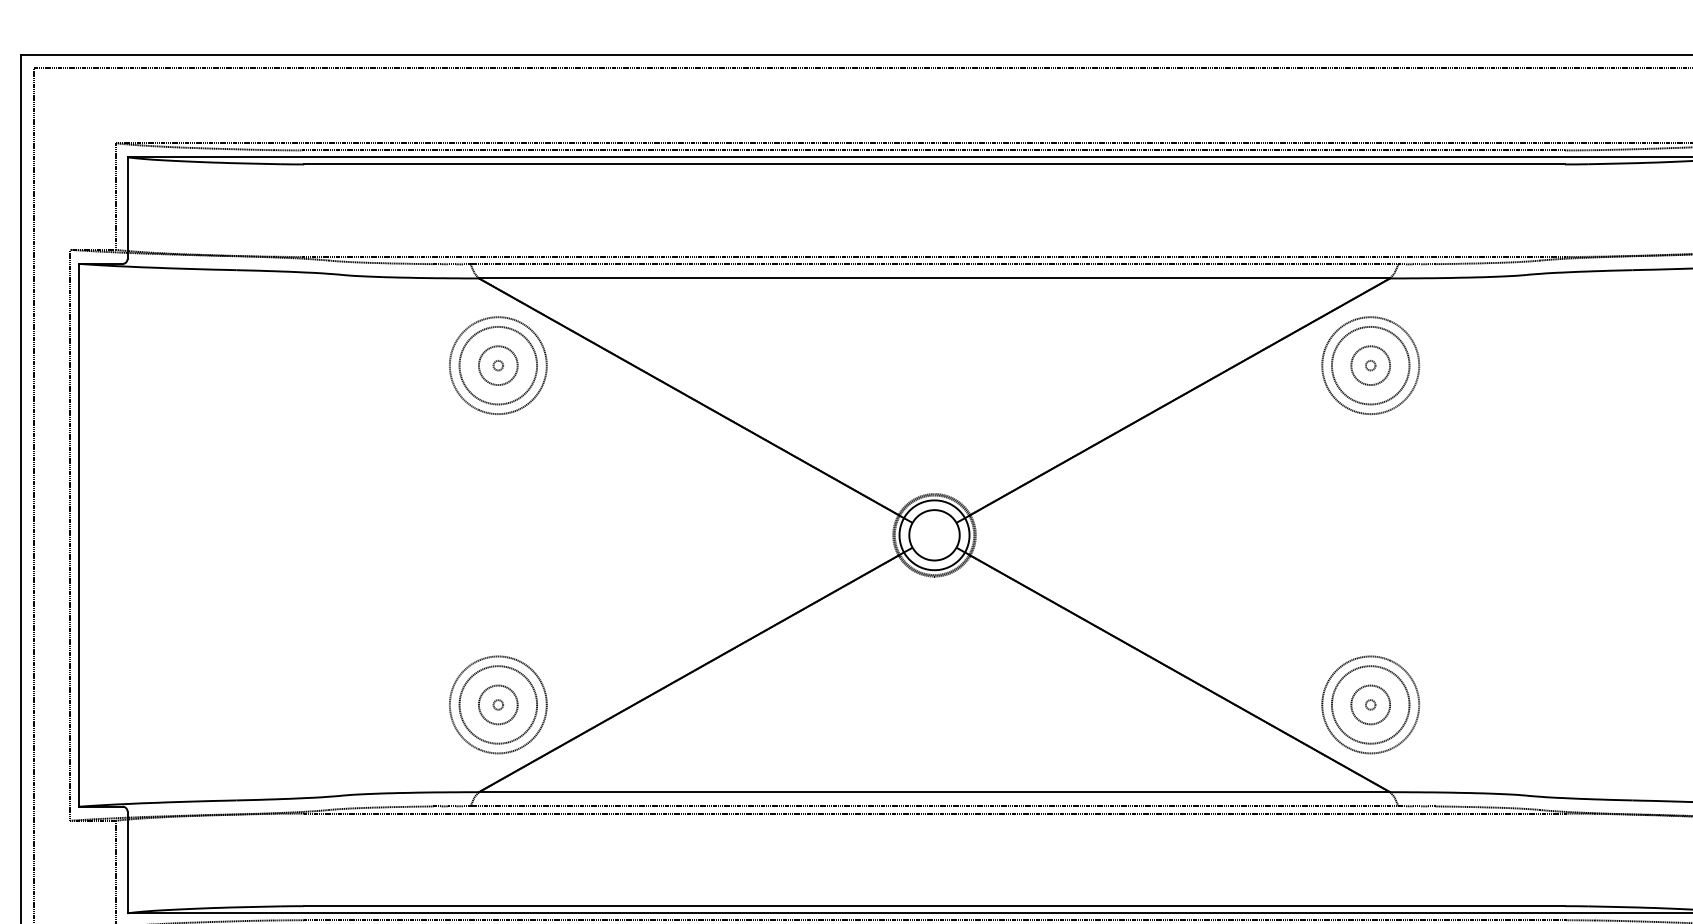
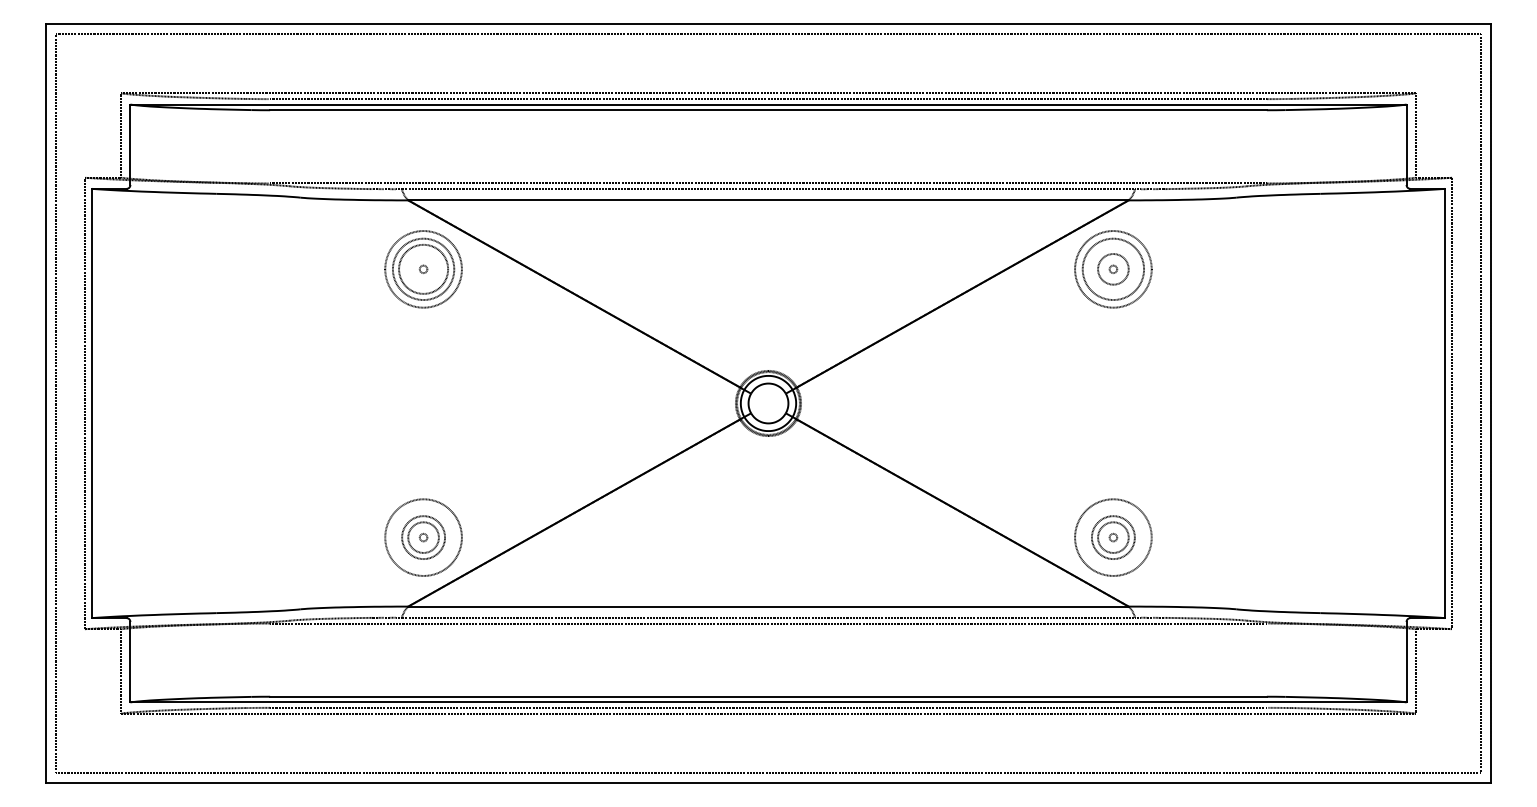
circle: (498, 365) -> (423, 269), size x1.6
circle: (498, 704) -> (423, 537), size x0.7
circle: (1370, 704) -> (1113, 537), size x0.7

